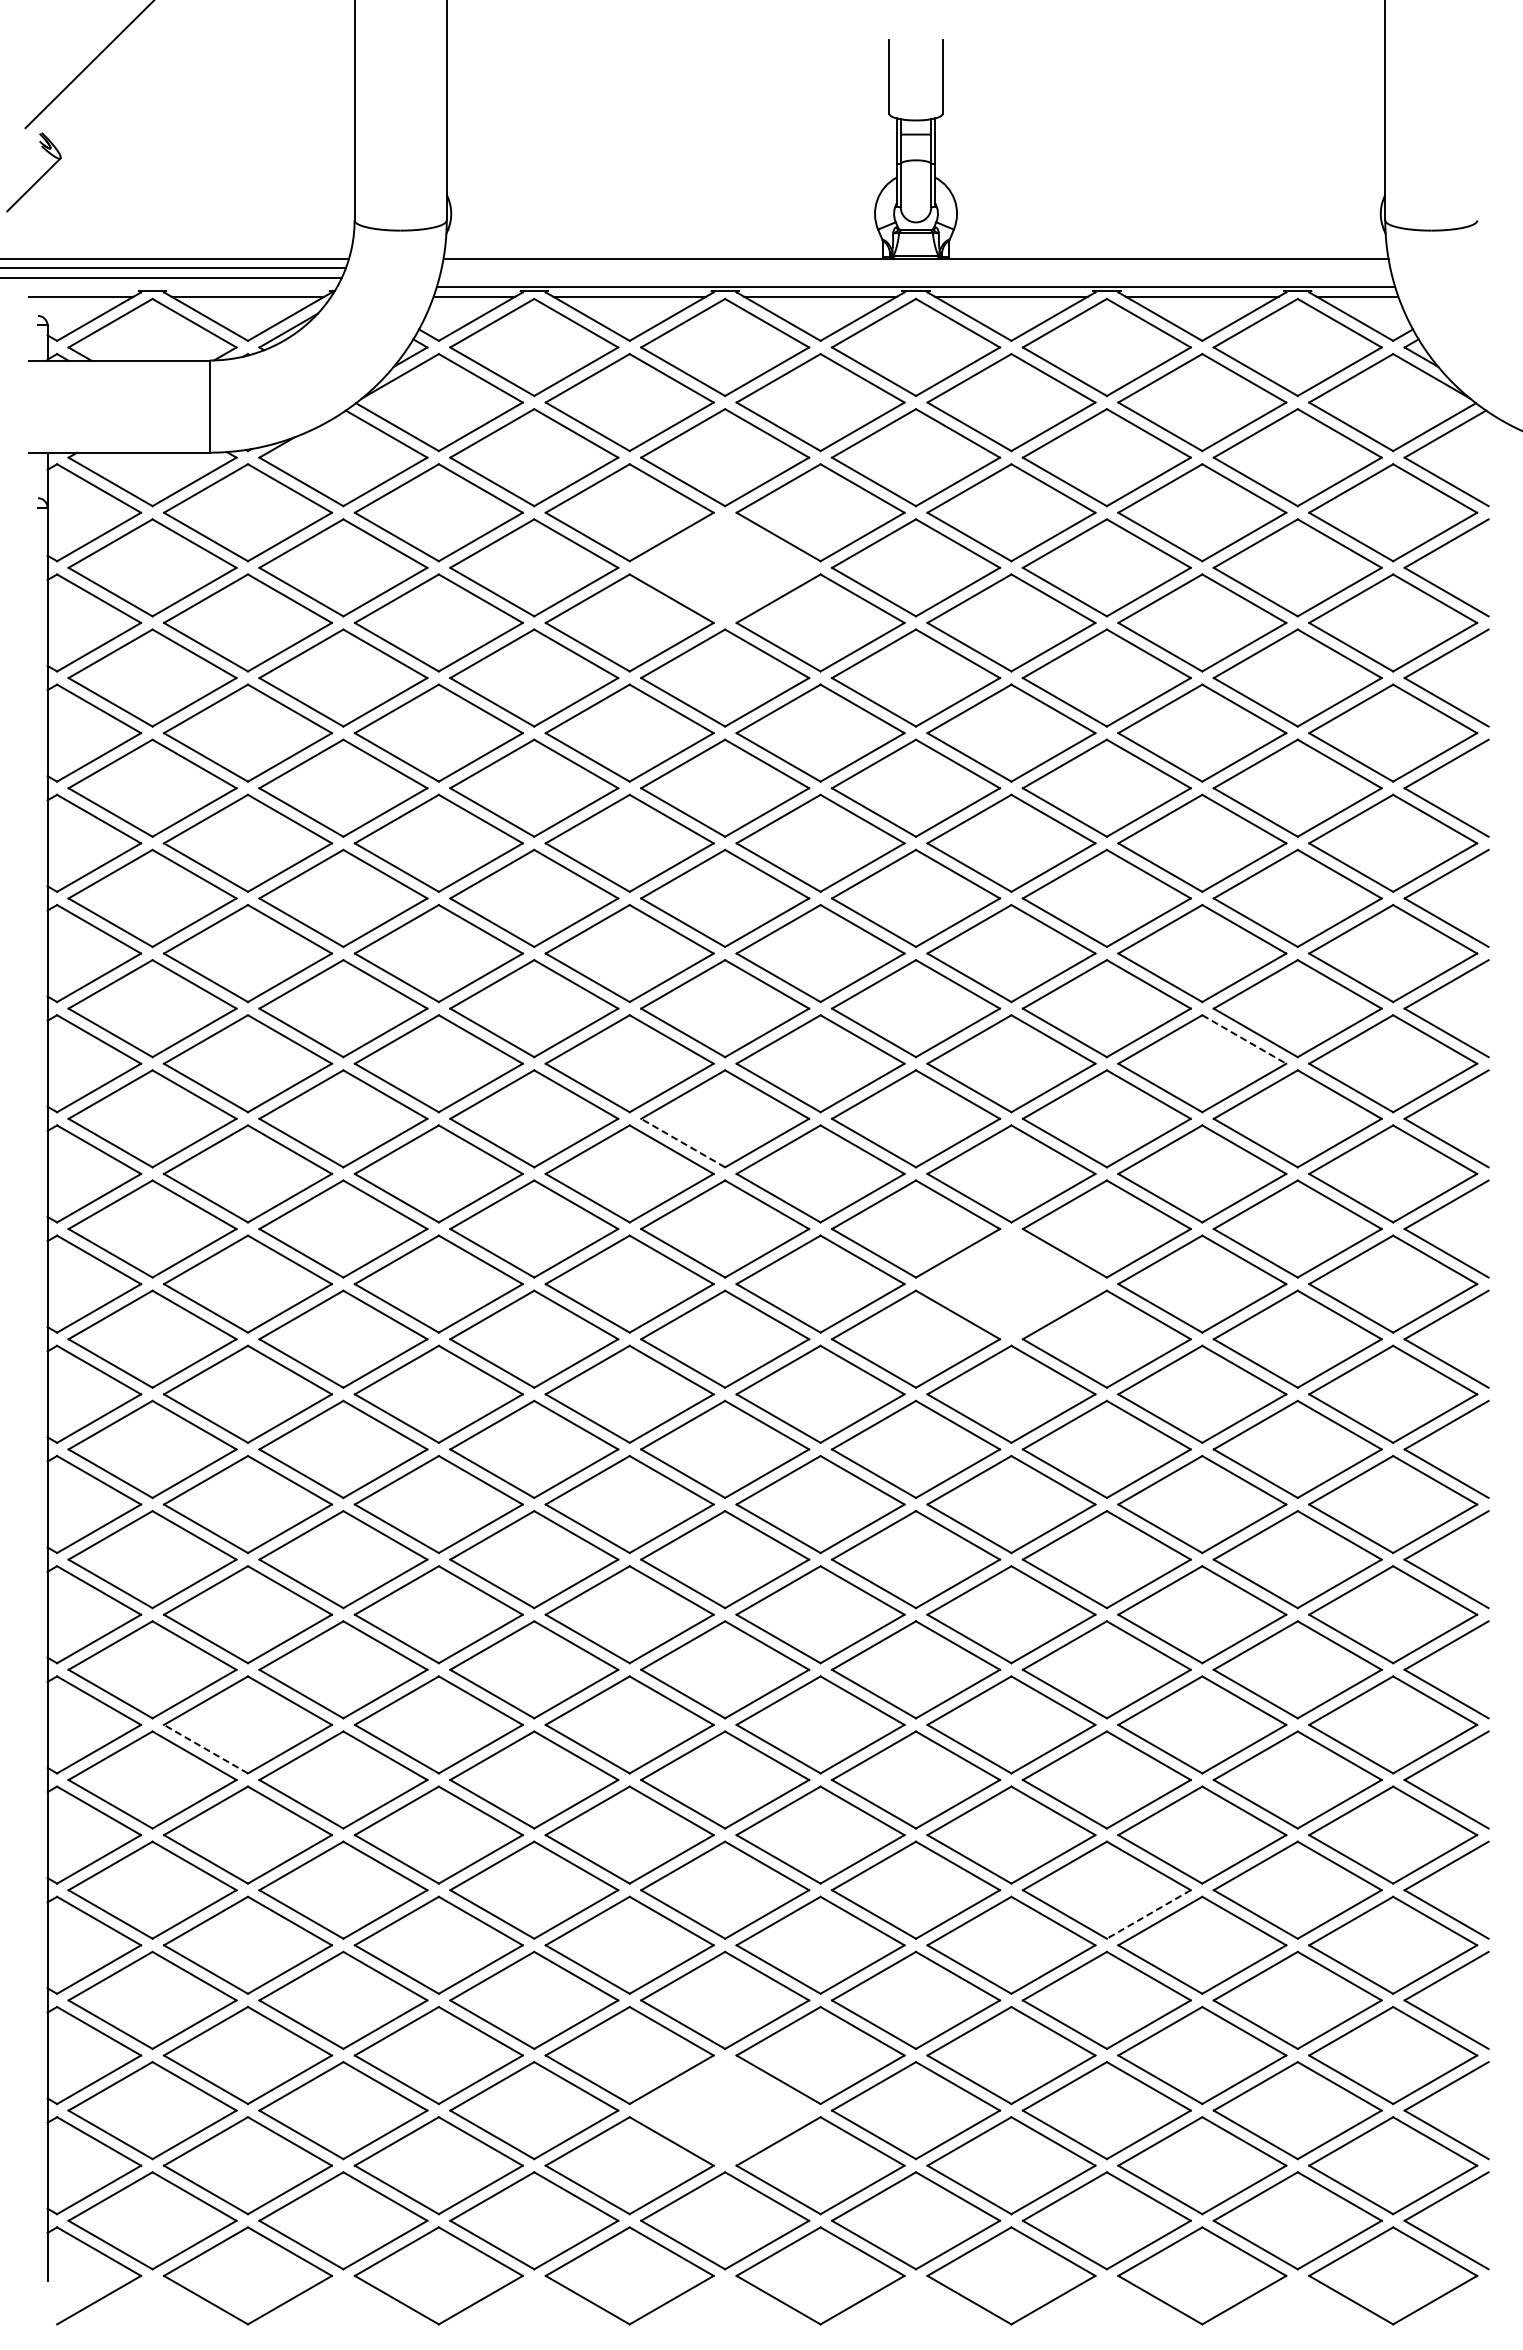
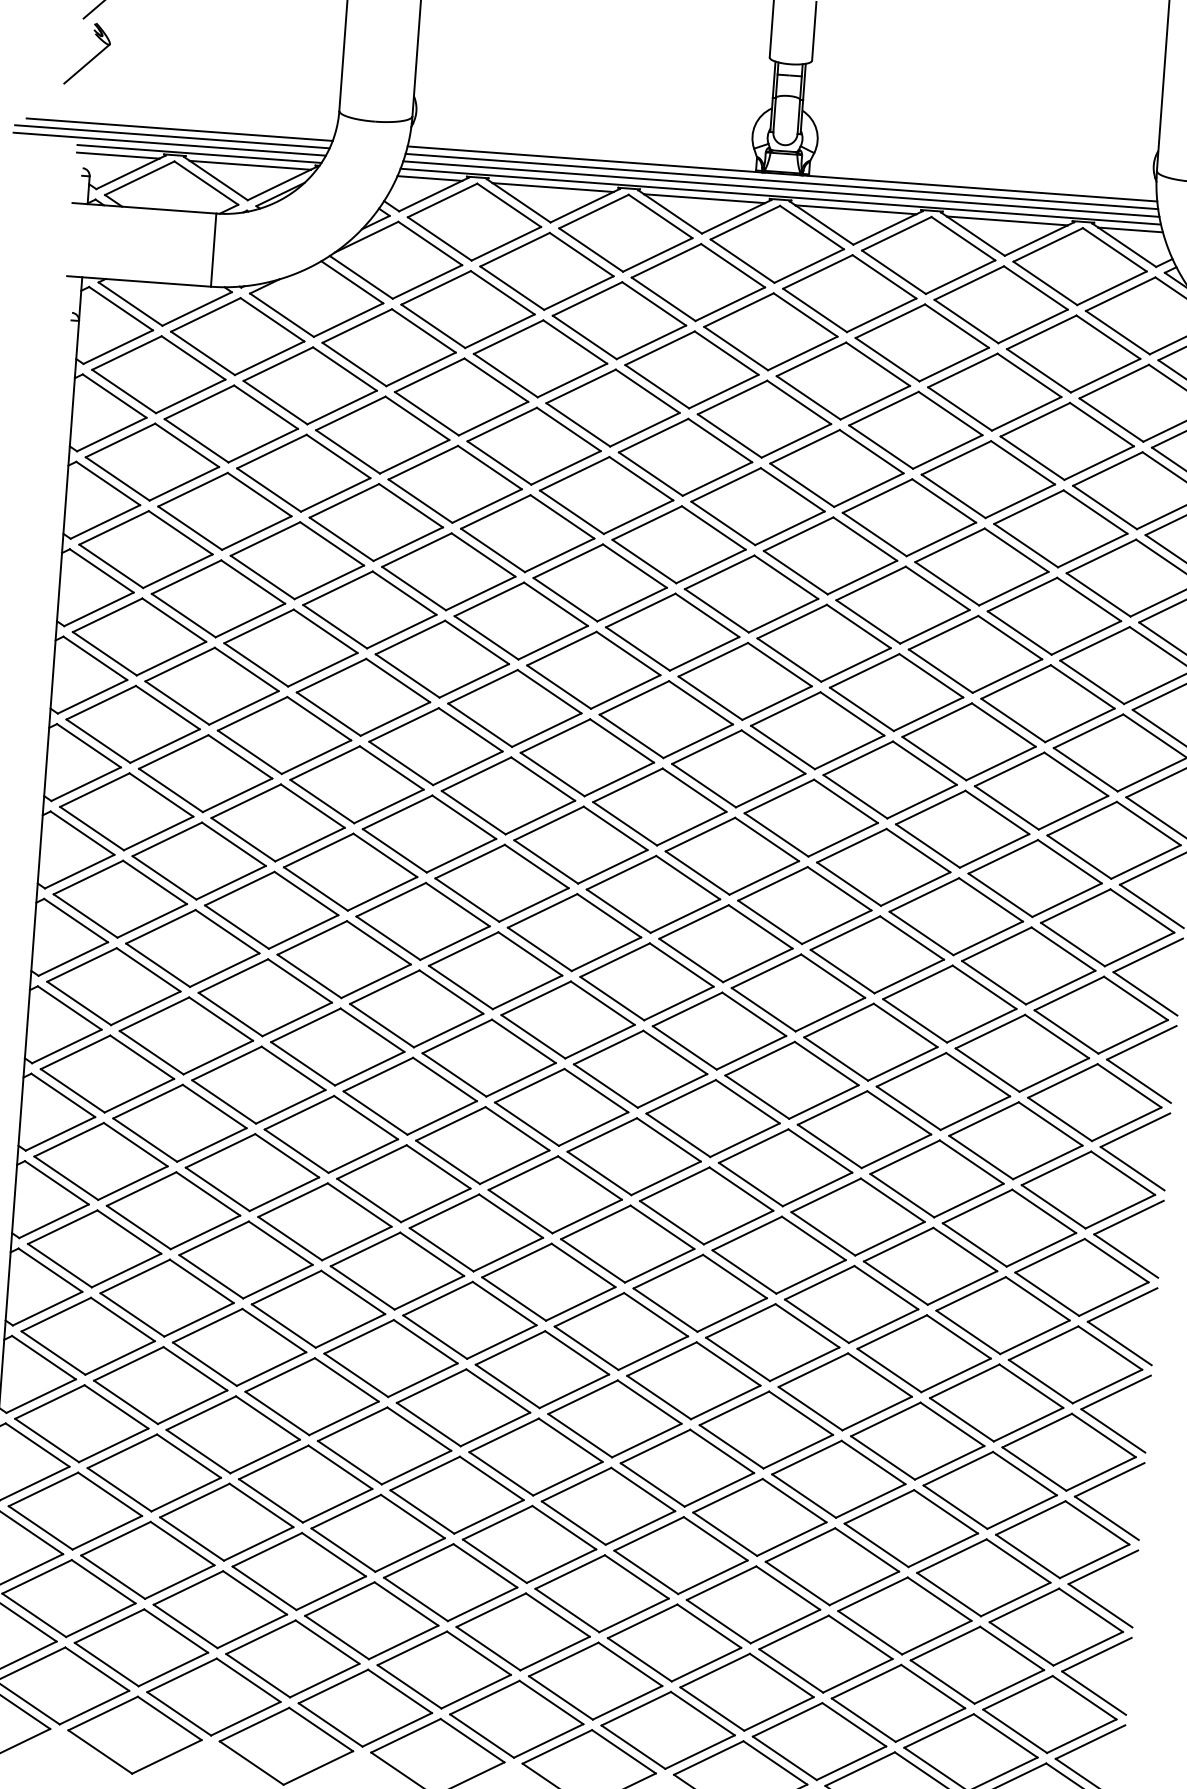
line: (915, 268) -> (781, 181), added
line: (915, 277) -> (780, 188), added
line: (182, 287) -> (198, 154), added
part: (725, 567) -> (613, 407), added
line: (1244, 1039) -> (997, 812), dashed -> solid
line: (682, 1142) -> (545, 861), dashed -> solid
part: (1011, 1283) -> (798, 992), added
line: (205, 1748) -> (132, 1314), dashed -> solid
line: (1148, 1914) -> (870, 1500), dashed -> solid
part: (725, 2110) -> (523, 1631), added

